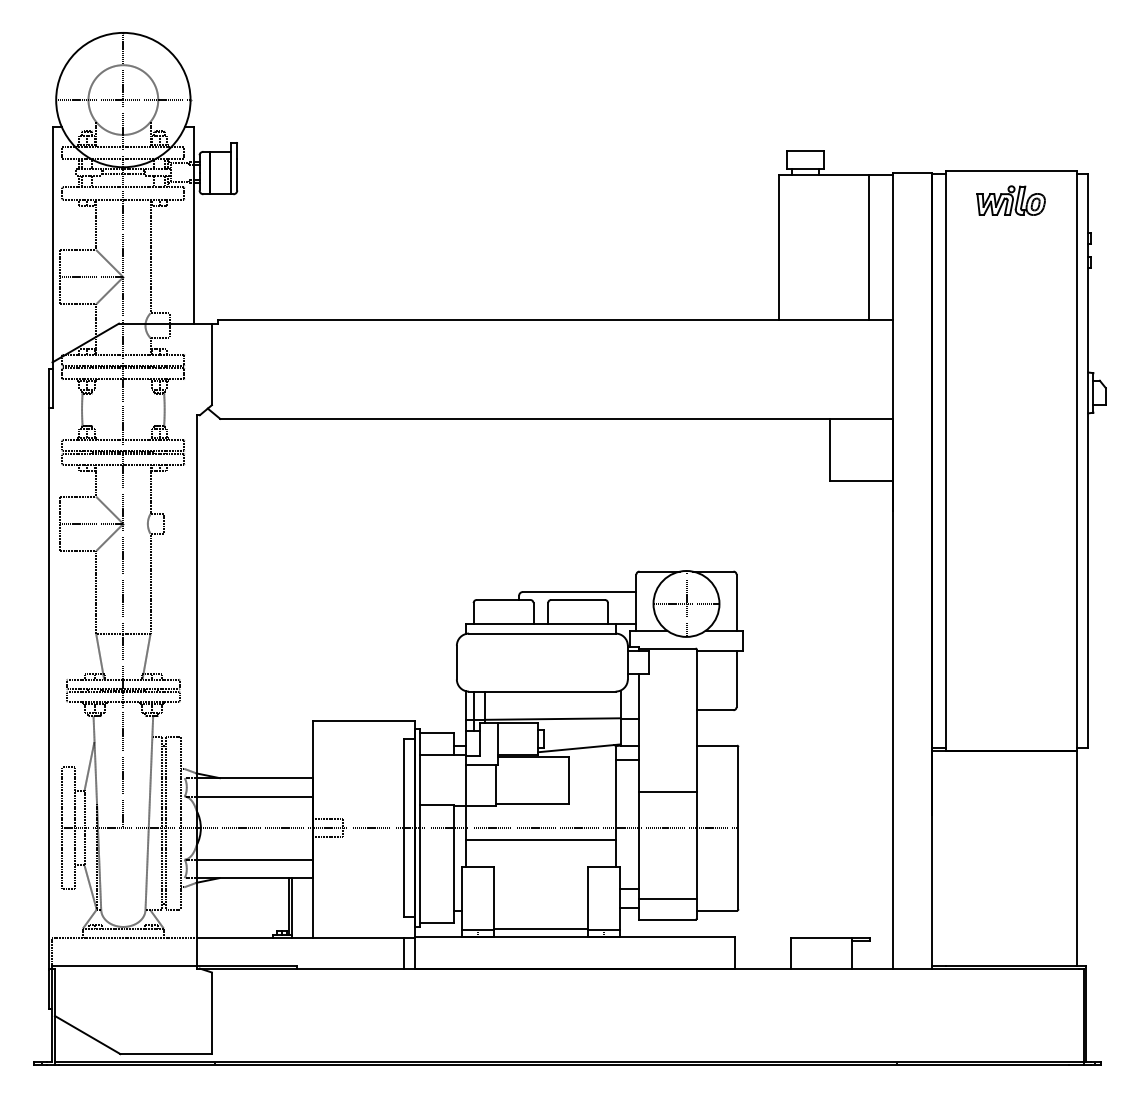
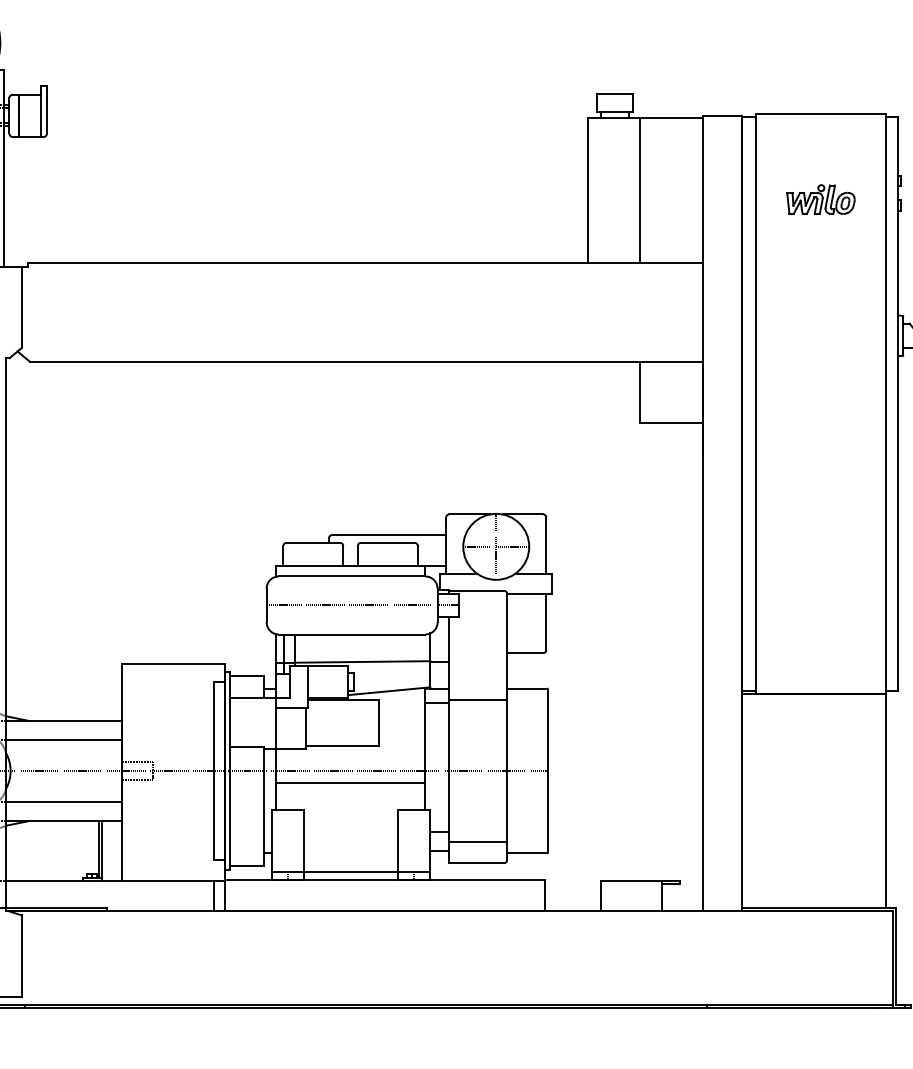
part: (1010, 200) -> (820, 199), moved
line: (869, 247) -> (640, 190), moved
line: (552, 662) -> (362, 605), added
line: (667, 791) -> (477, 700), moved

